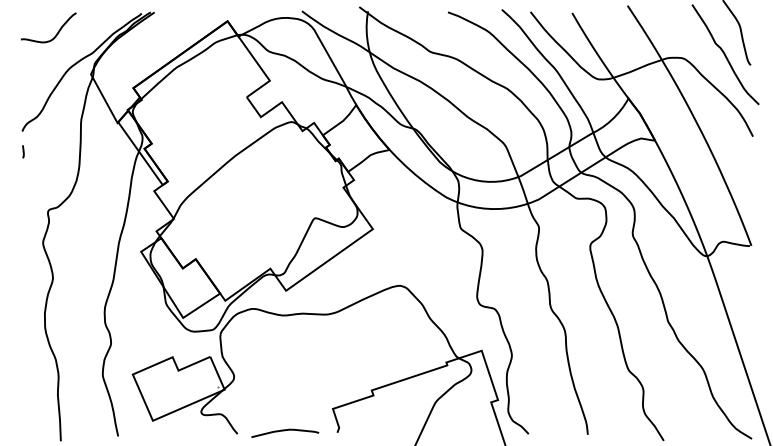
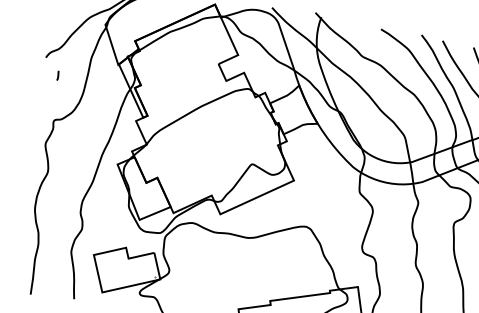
line: (23, 151) -> (58, 75), moved

